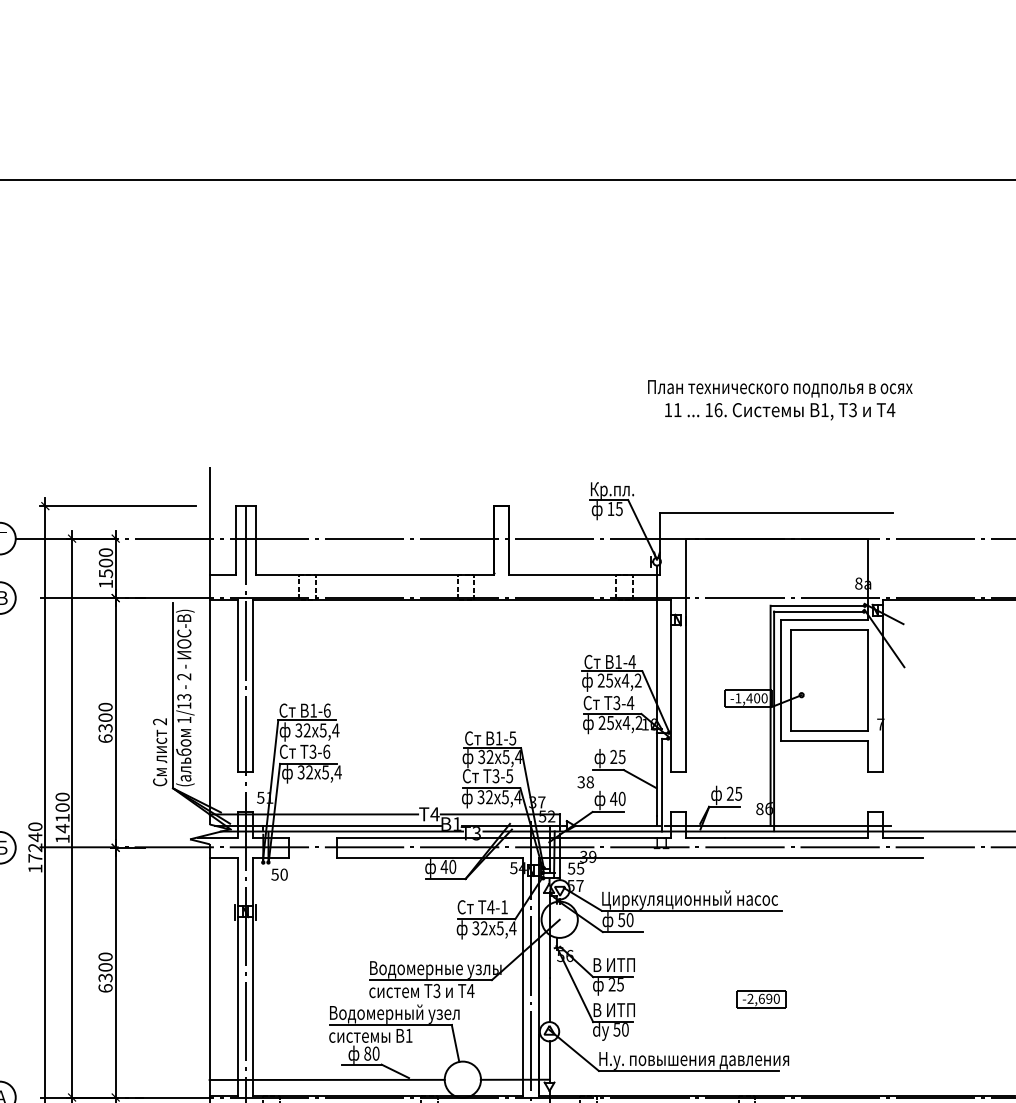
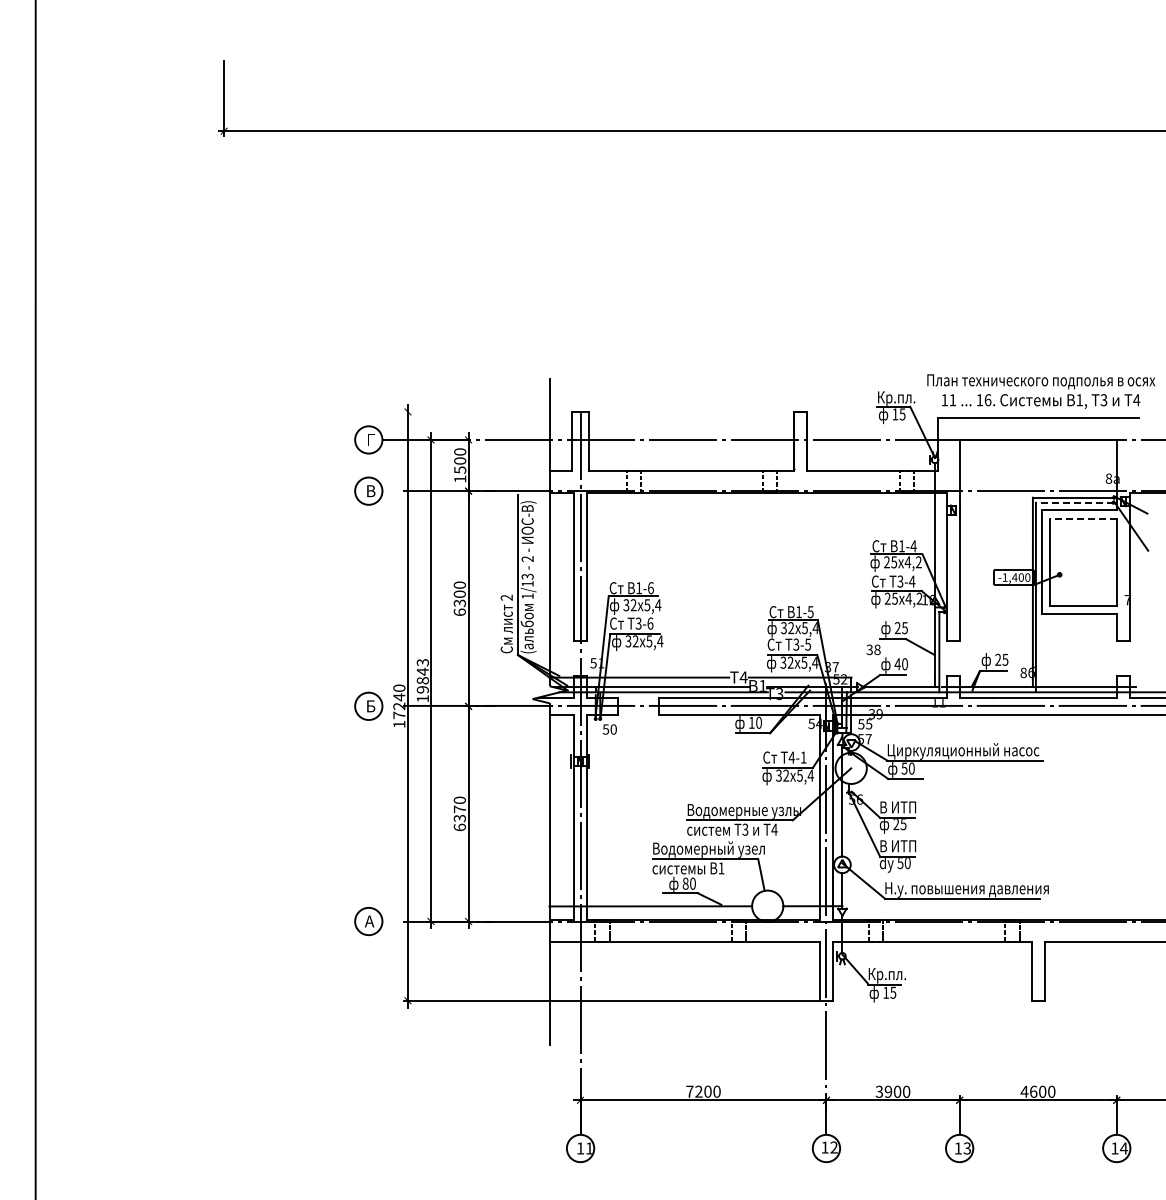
text: (779, 400) -> (1040, 391), moved
line: (117, 505) -> (470, 411), removed
line: (818, 611) -> (1074, 502), solid -> dashed
line: (828, 629) -> (1082, 518), solid -> dashed
text: (62, 813) -> (422, 676), 14100 -> 19843
text: (444, 866) -> (751, 722), 40 -> 10
text: (105, 967) -> (459, 809), 6300 -> 6370
part: (760, 999) -> (1024, 837), removed

